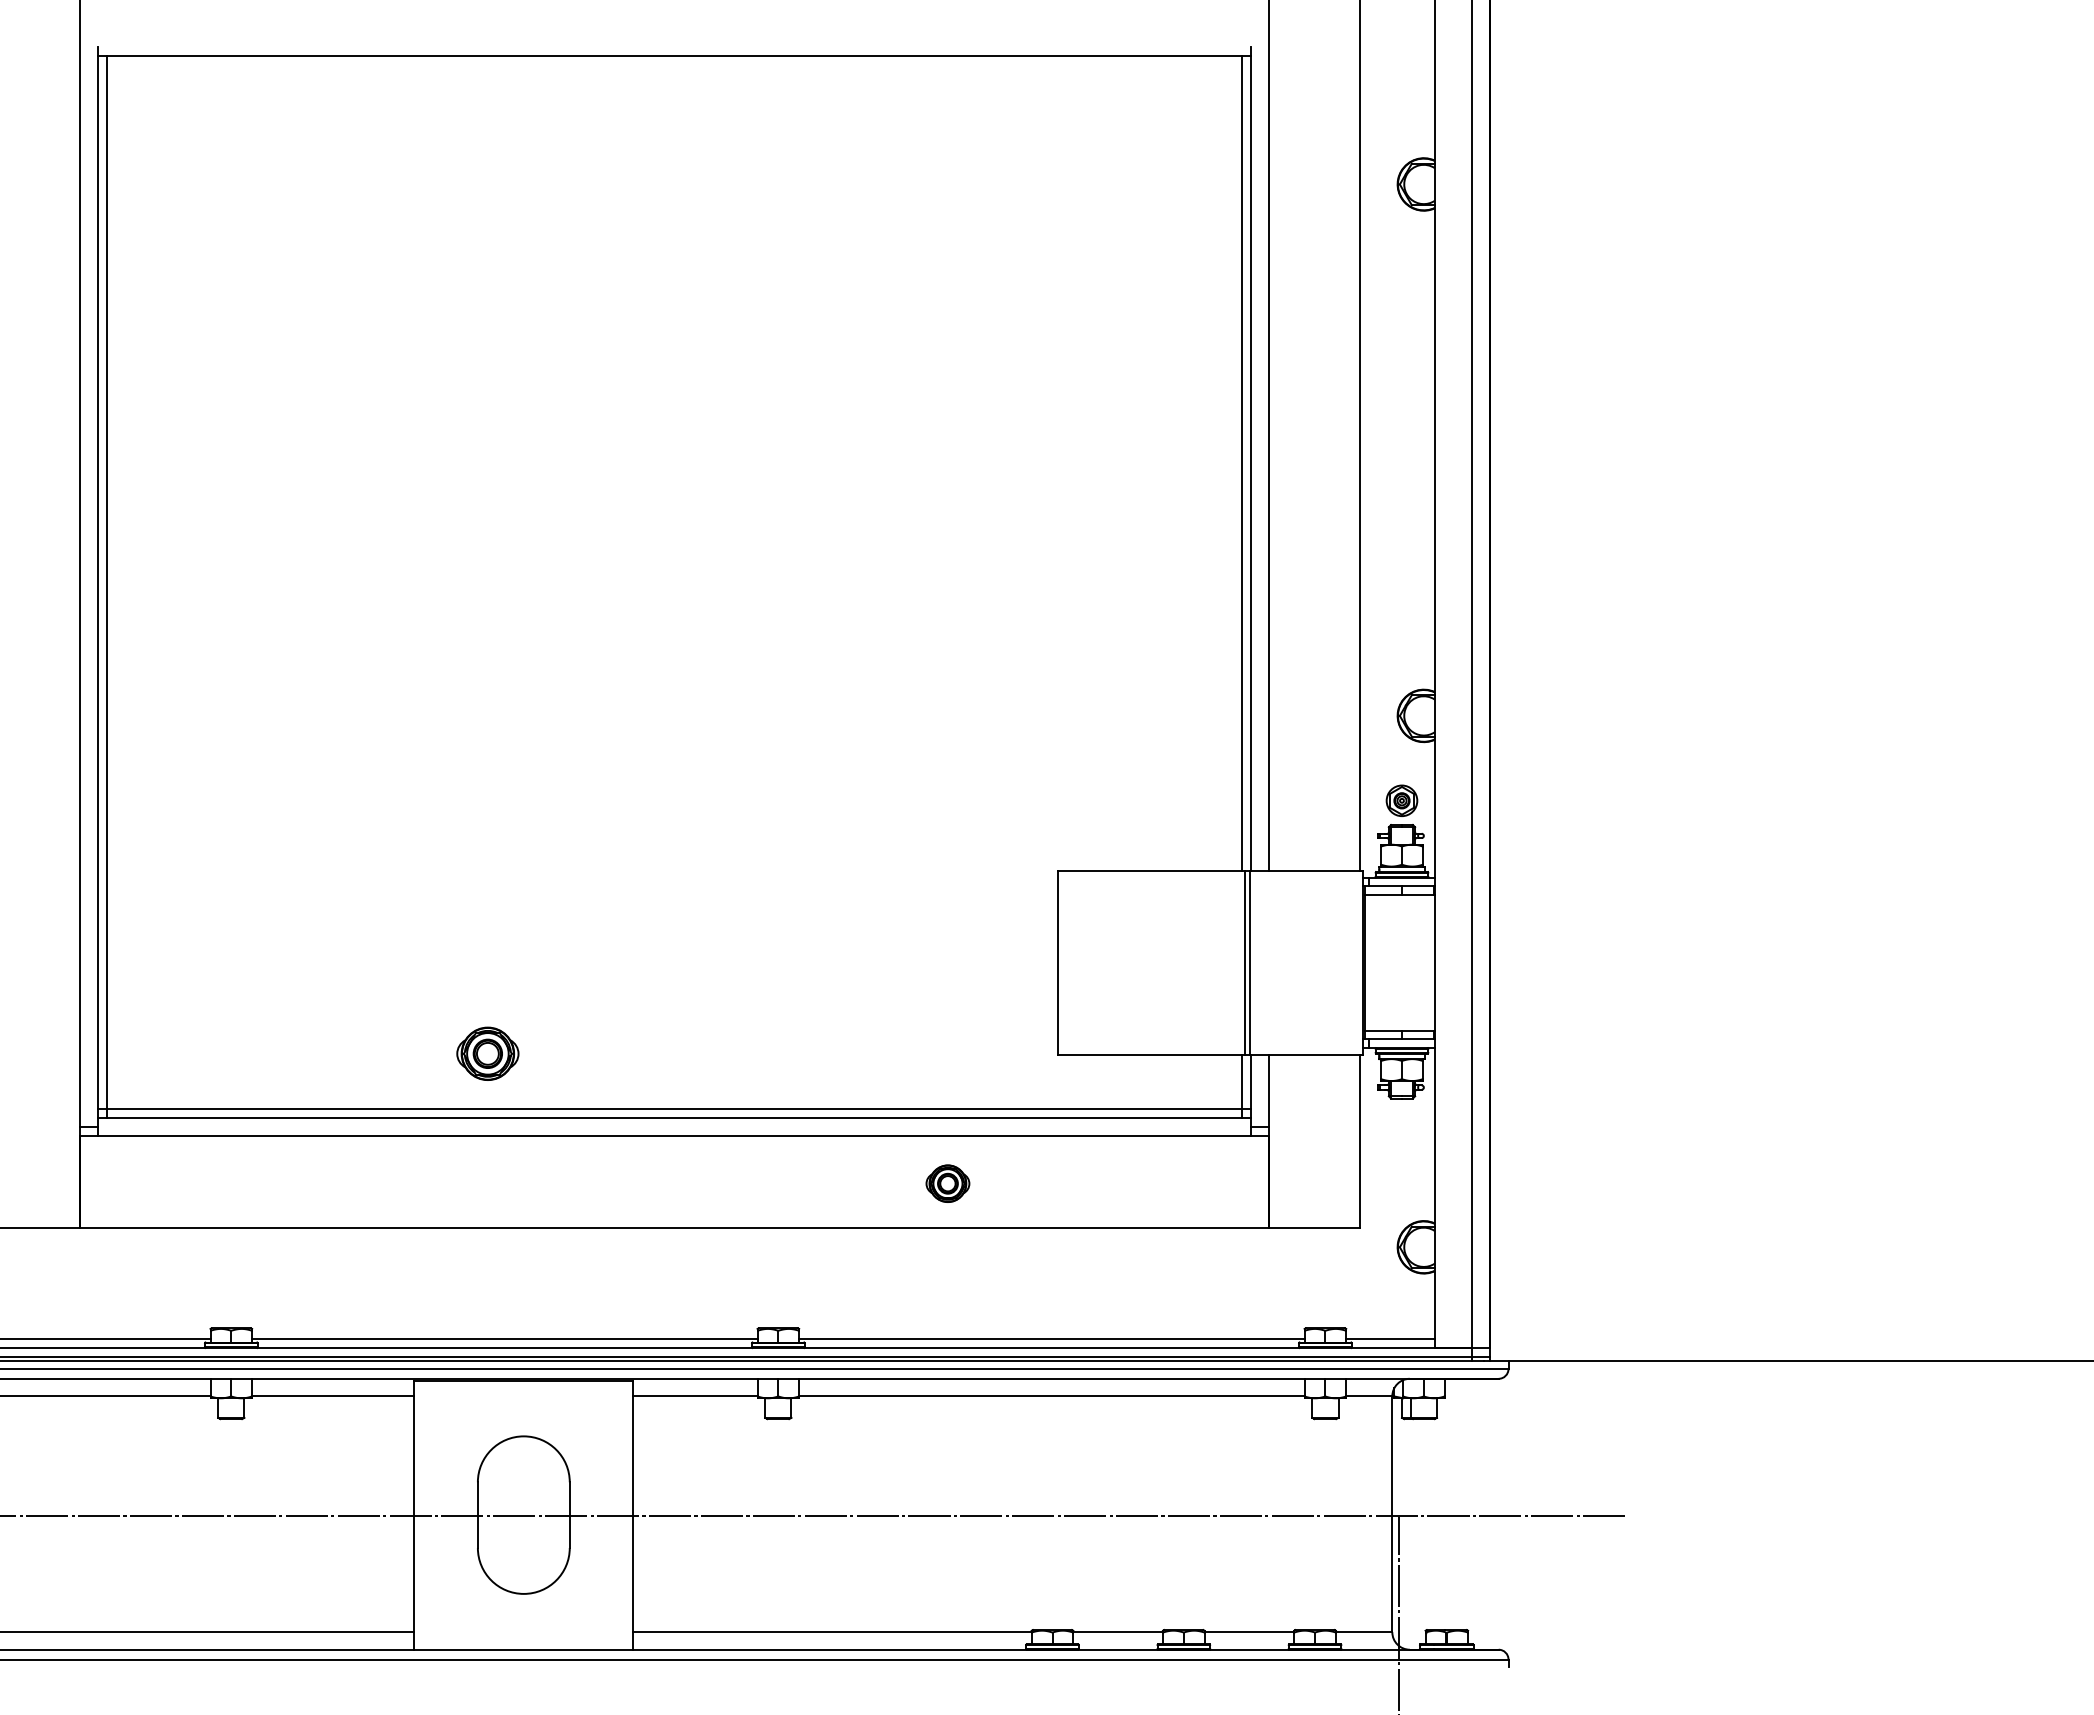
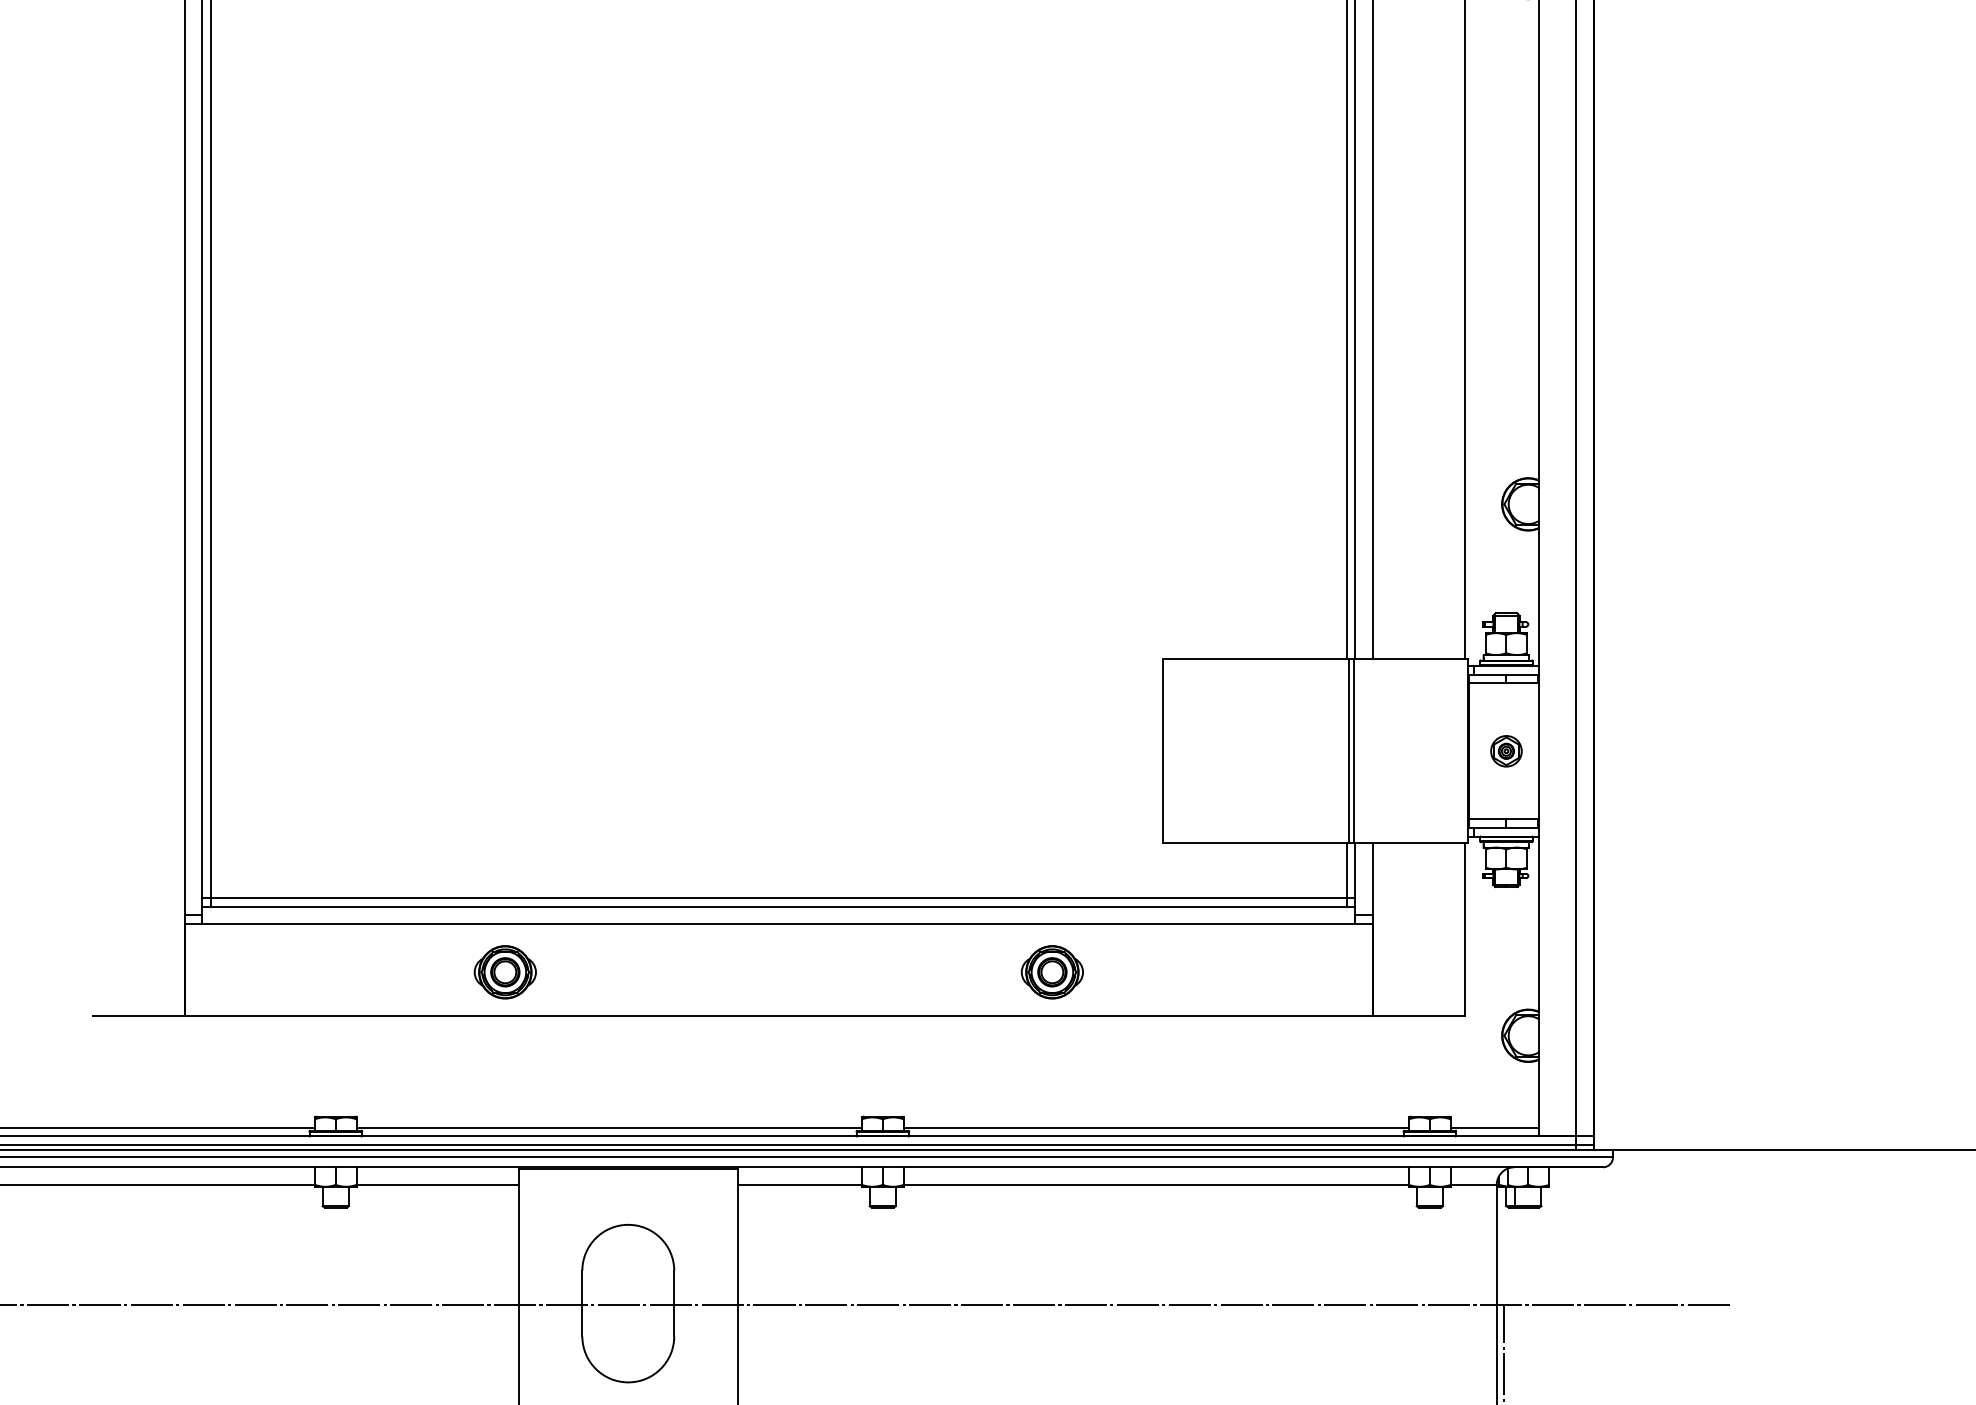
part: (1401, 800) -> (1505, 750), moved
part: (487, 1053) -> (504, 971), moved
part: (947, 1183) -> (1051, 971), size x1.43

